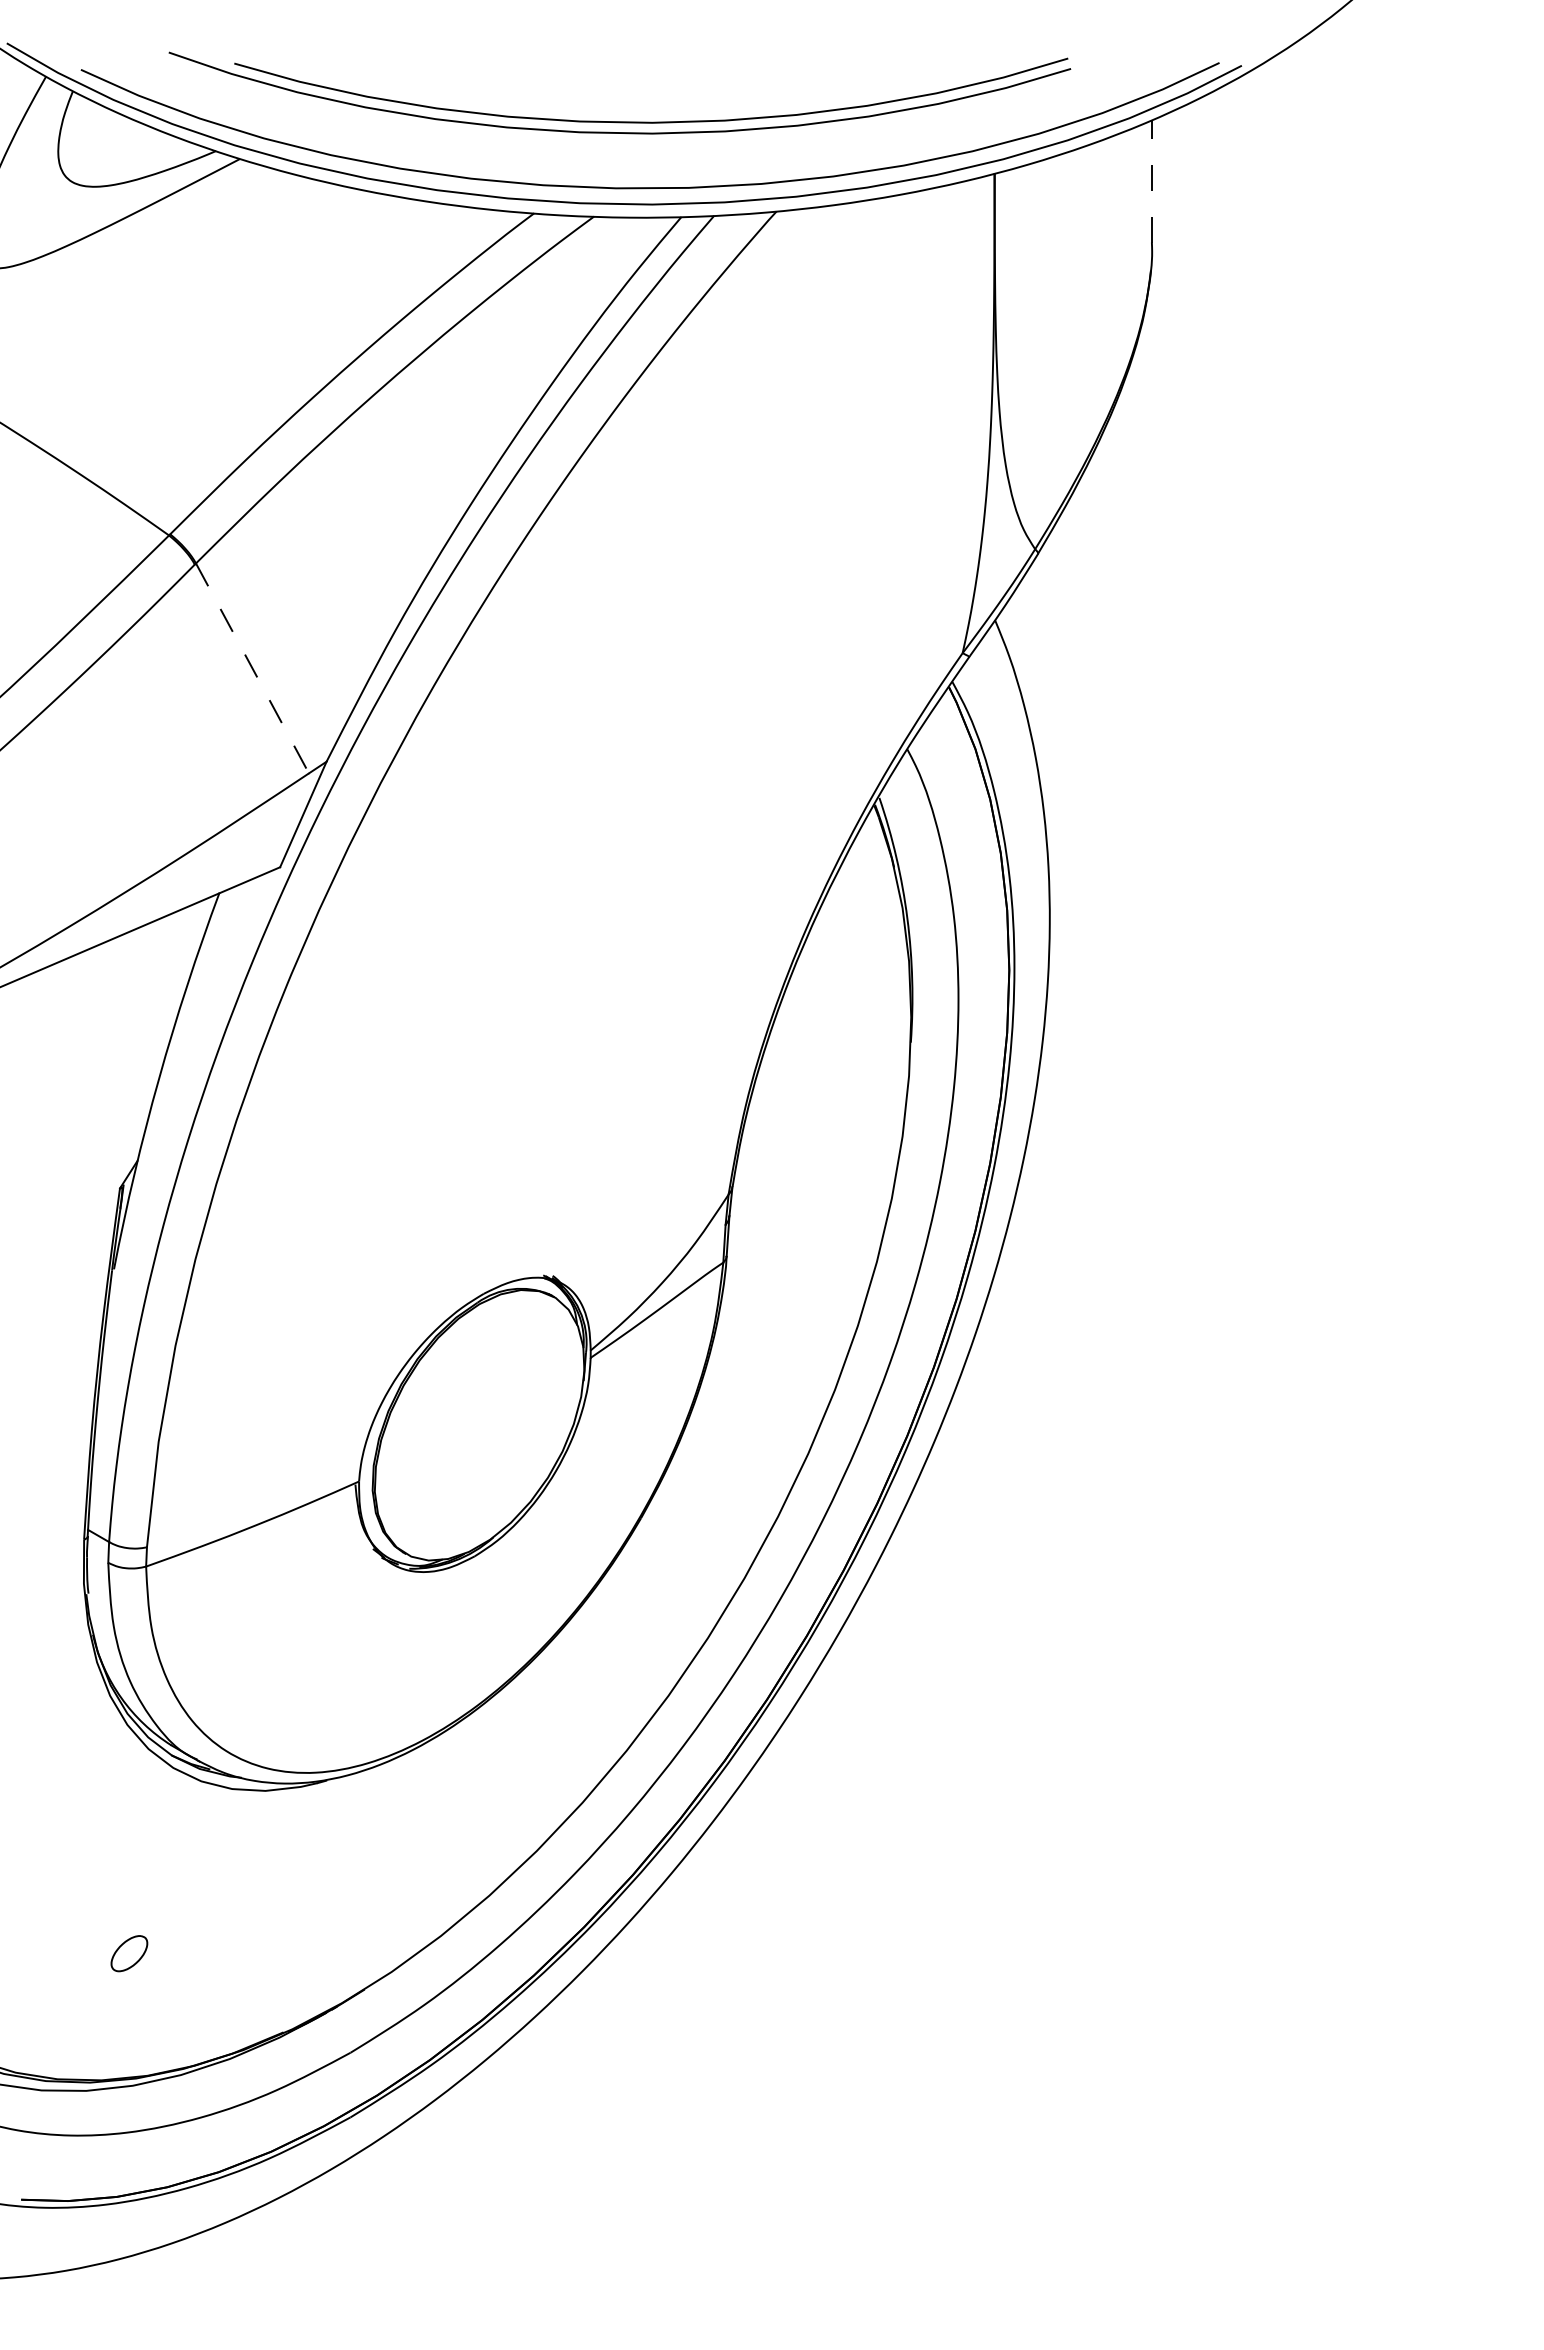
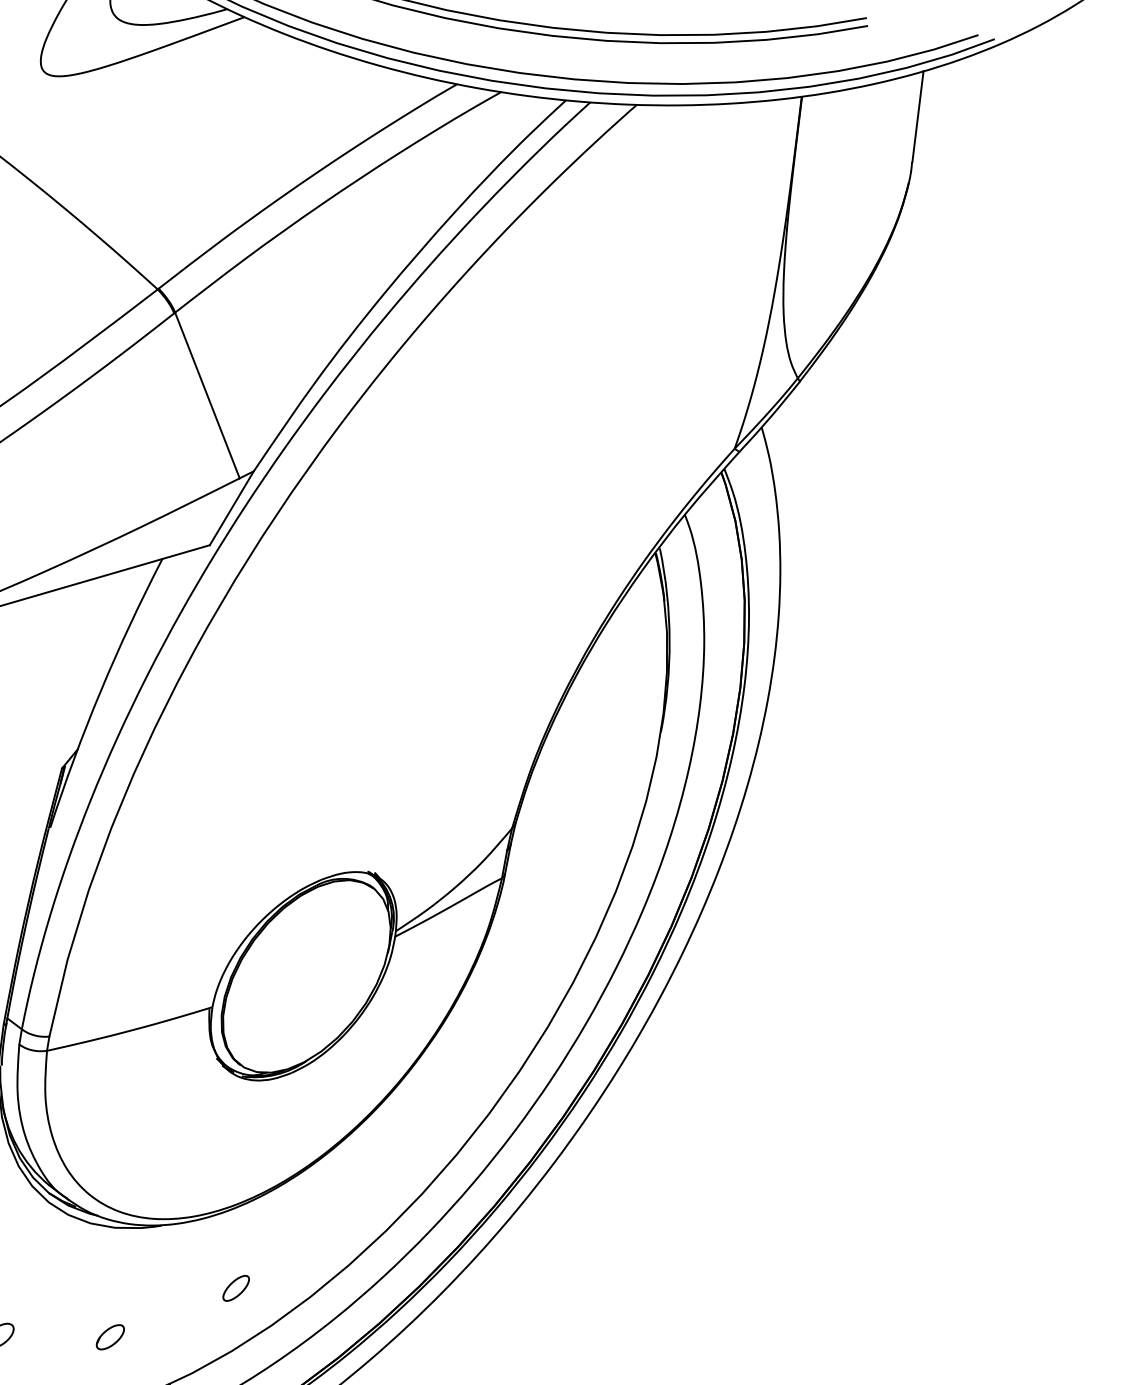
line: (1152, 180) -> (918, 116), dashed -> solid
line: (252, 668) -> (207, 395), dashed -> solid
part: (436, 1851) -> (236, 1288), added
part: (277, 1936) -> (110, 1336), added

